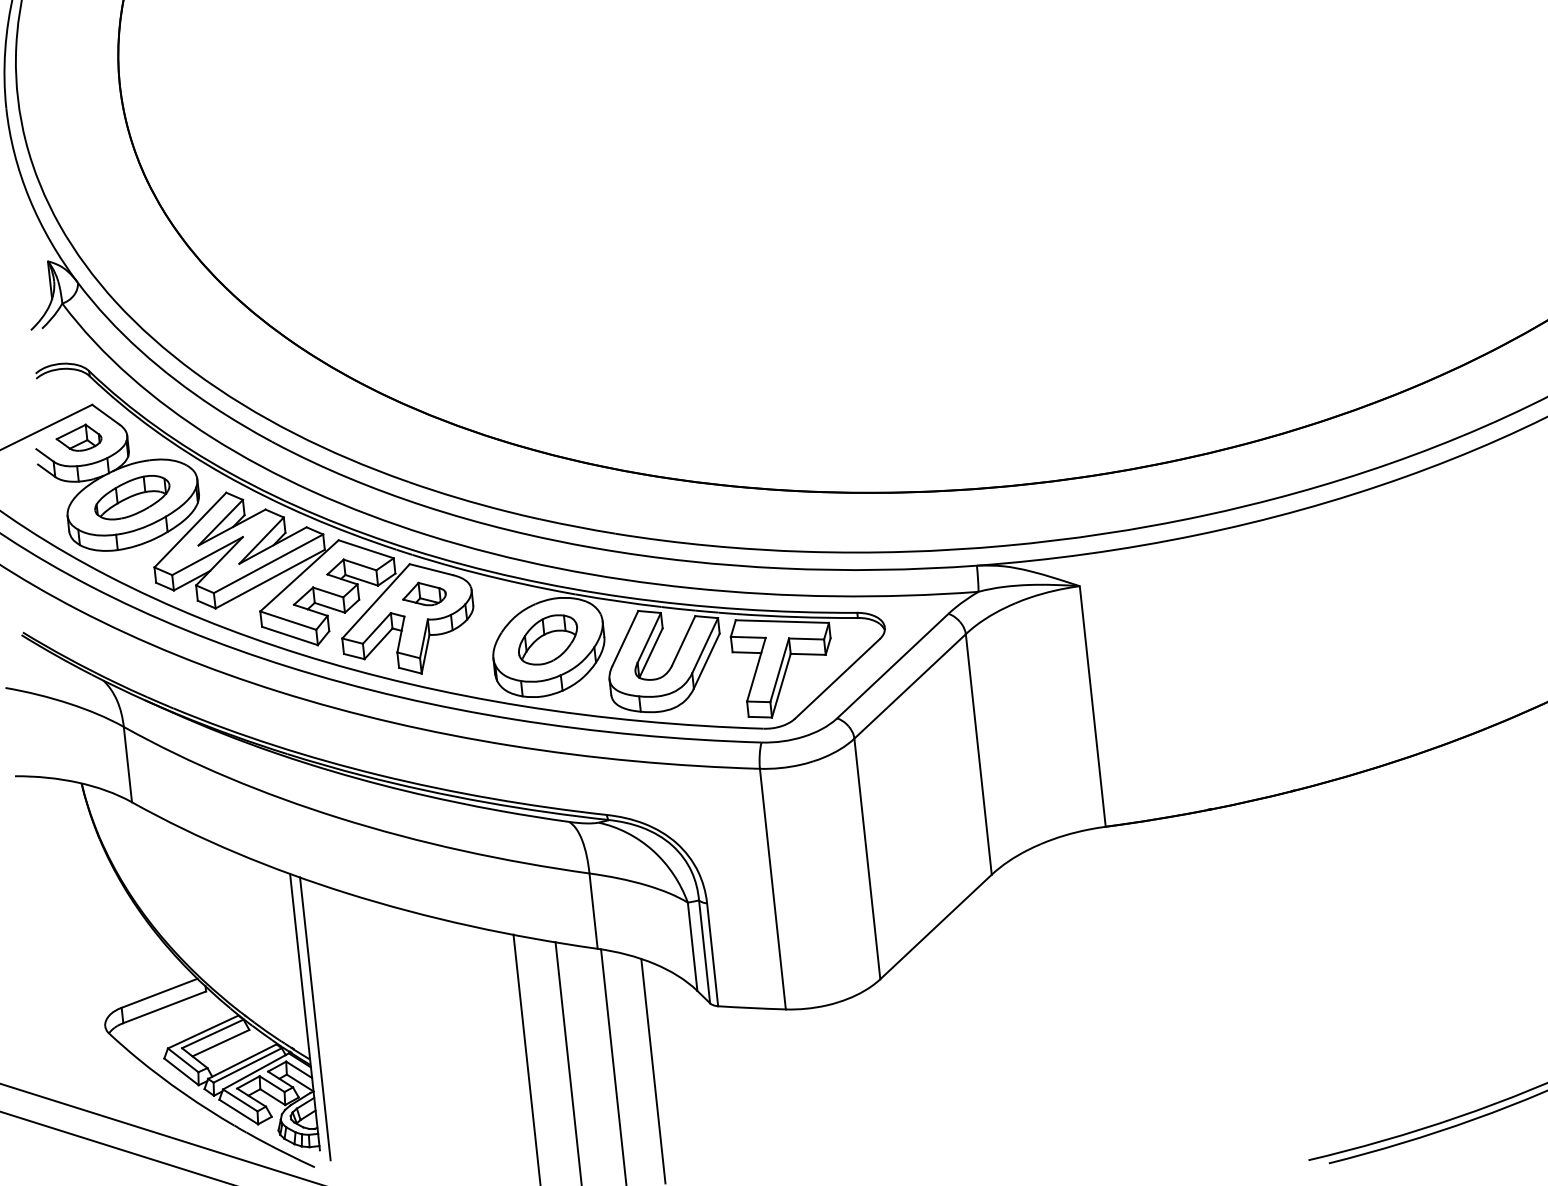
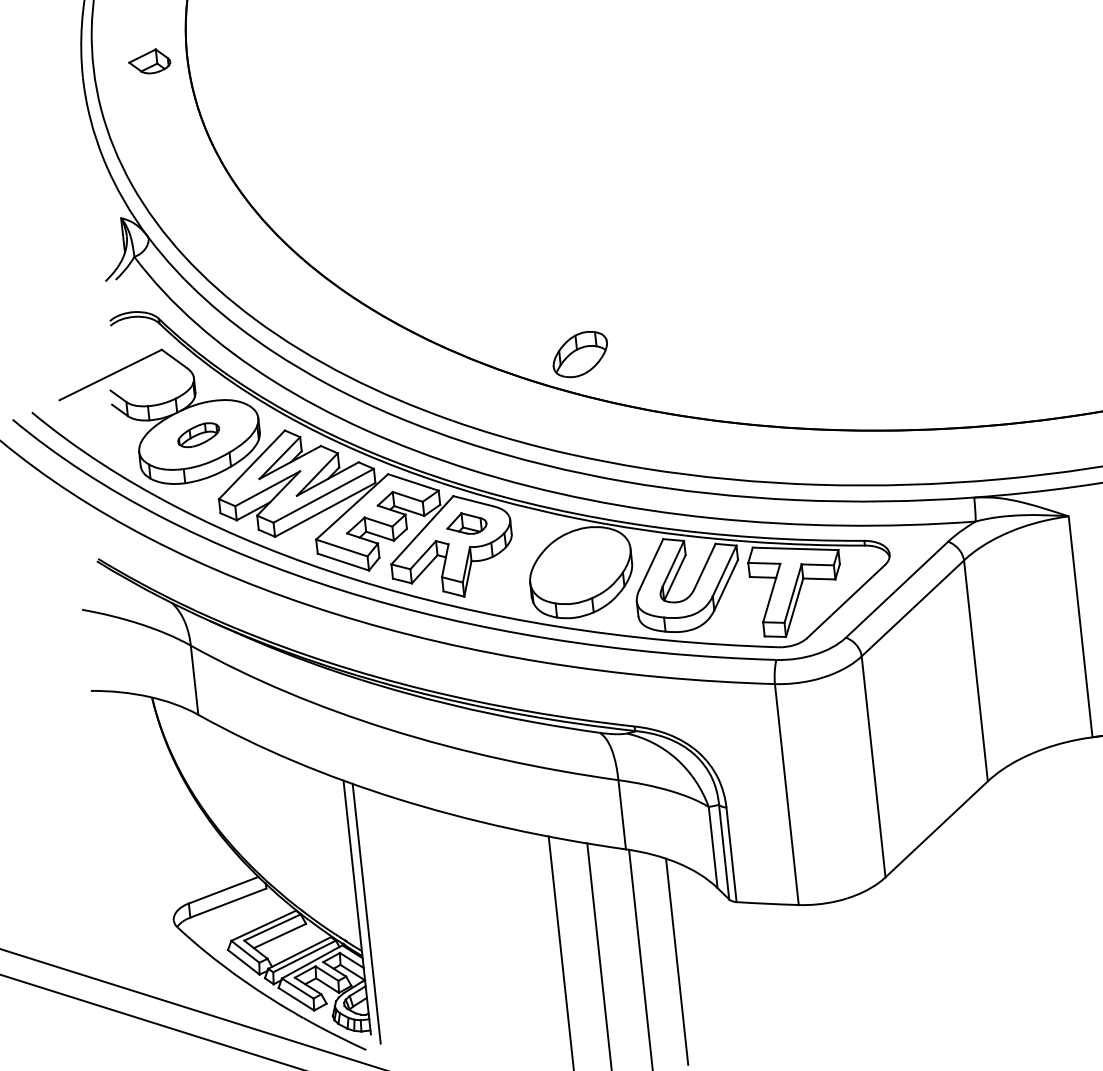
part: (78, 437) -> (149, 61), moved
part: (132, 497) -> (198, 434), size x0.6
part: (547, 639) -> (579, 354), moved

